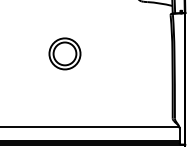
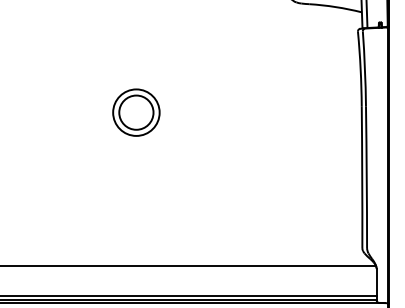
part: (64, 53) -> (135, 112), size x0.71

